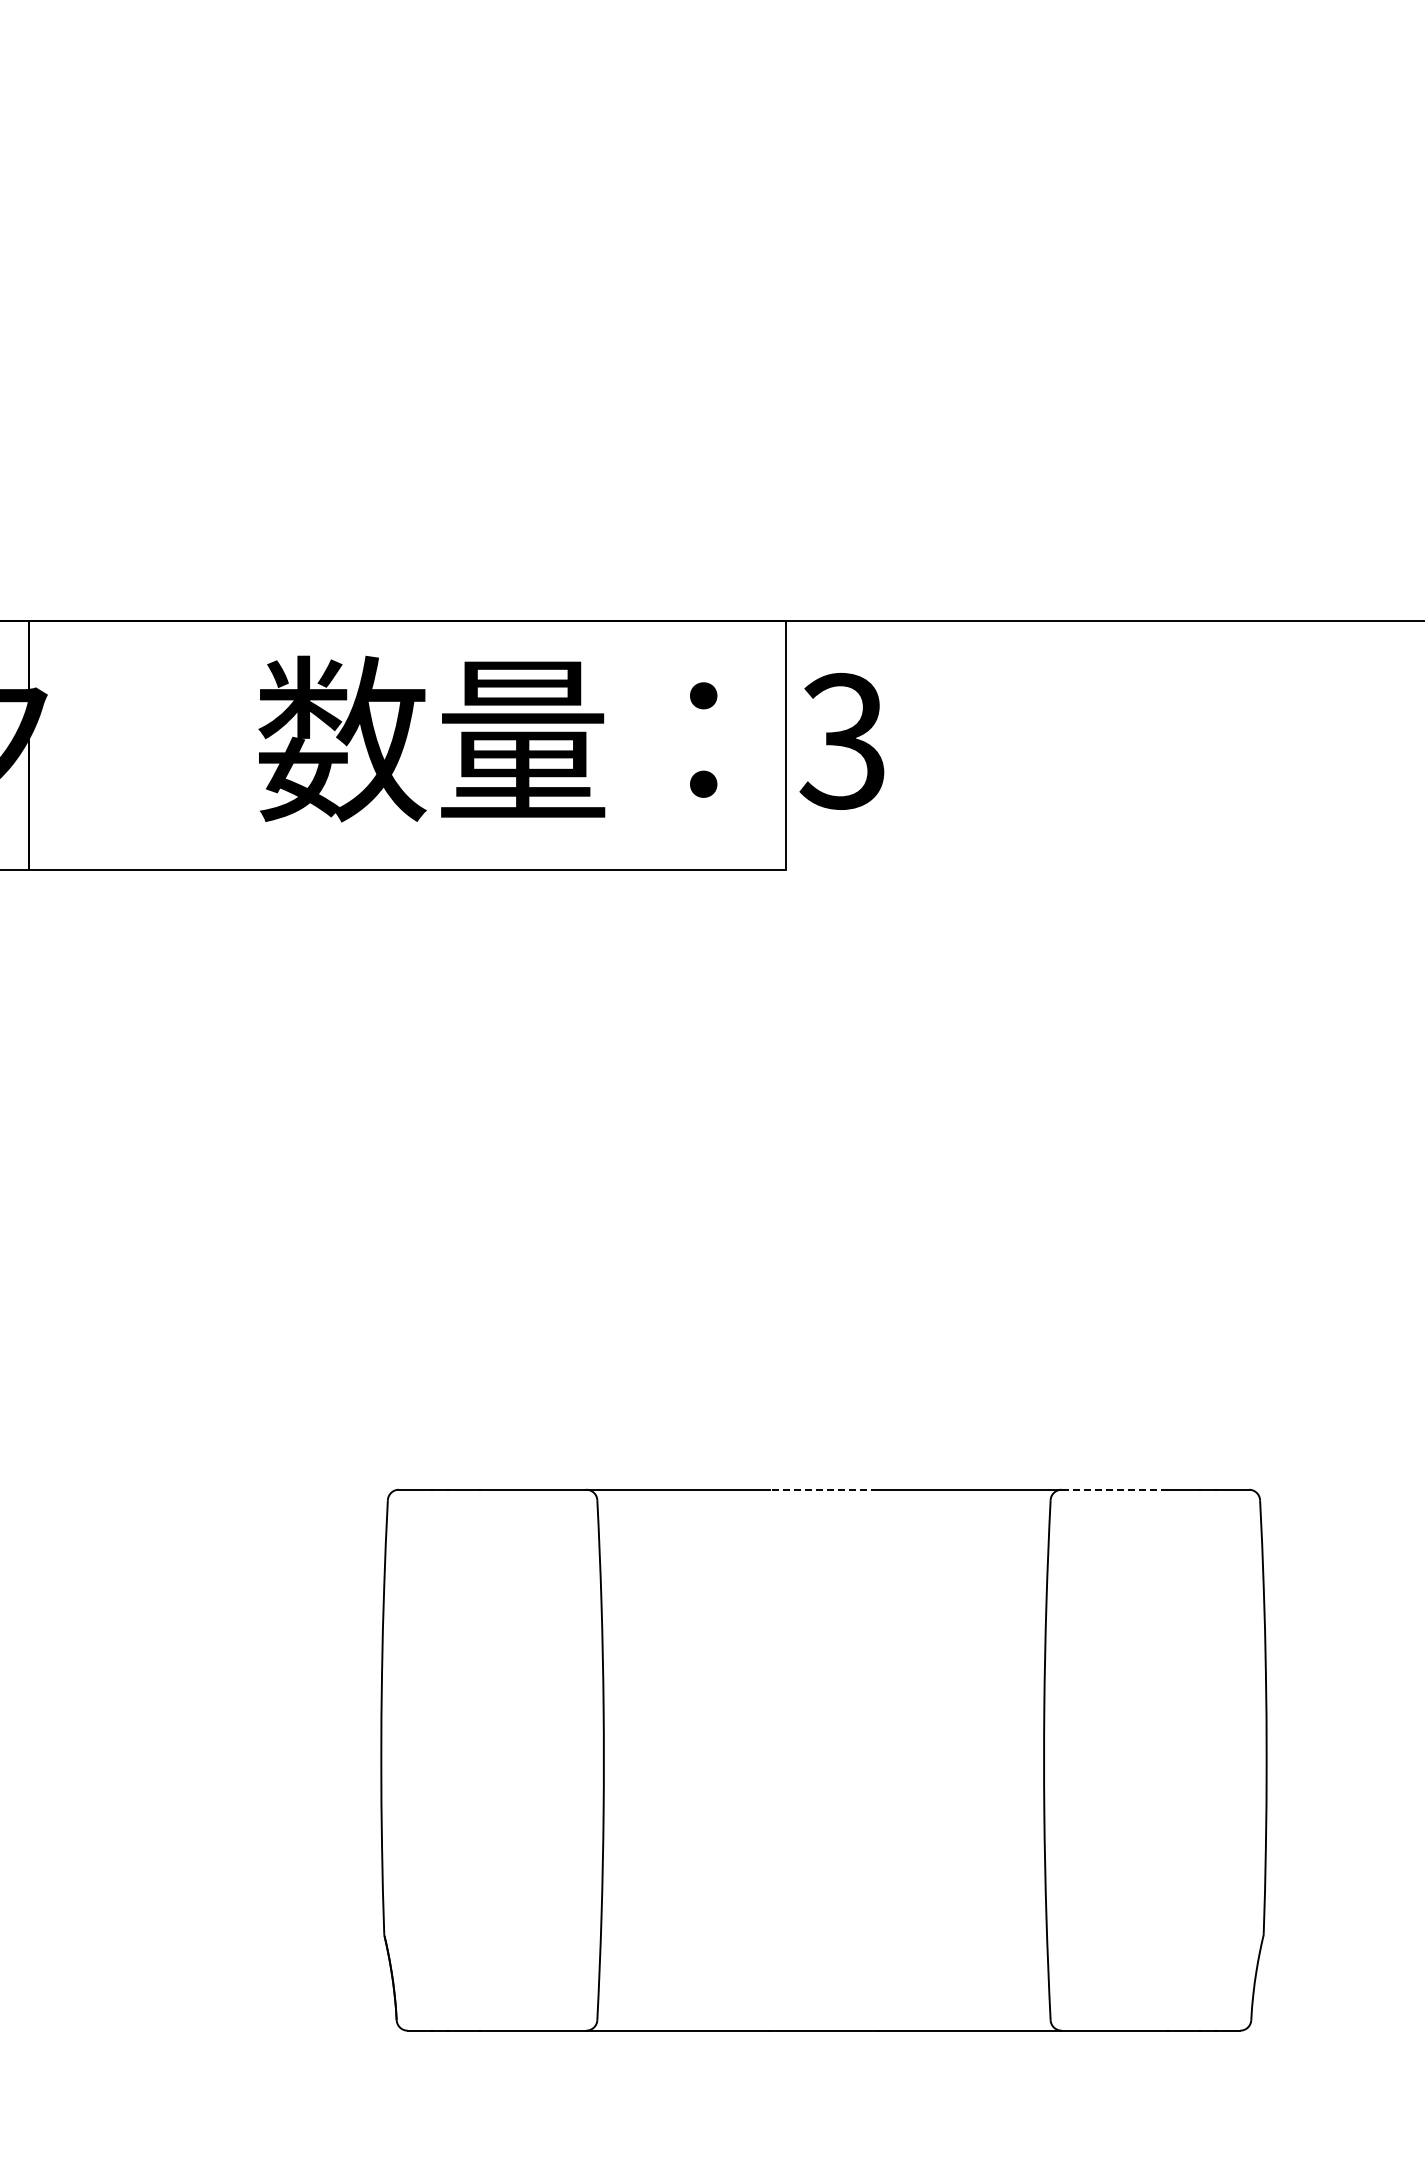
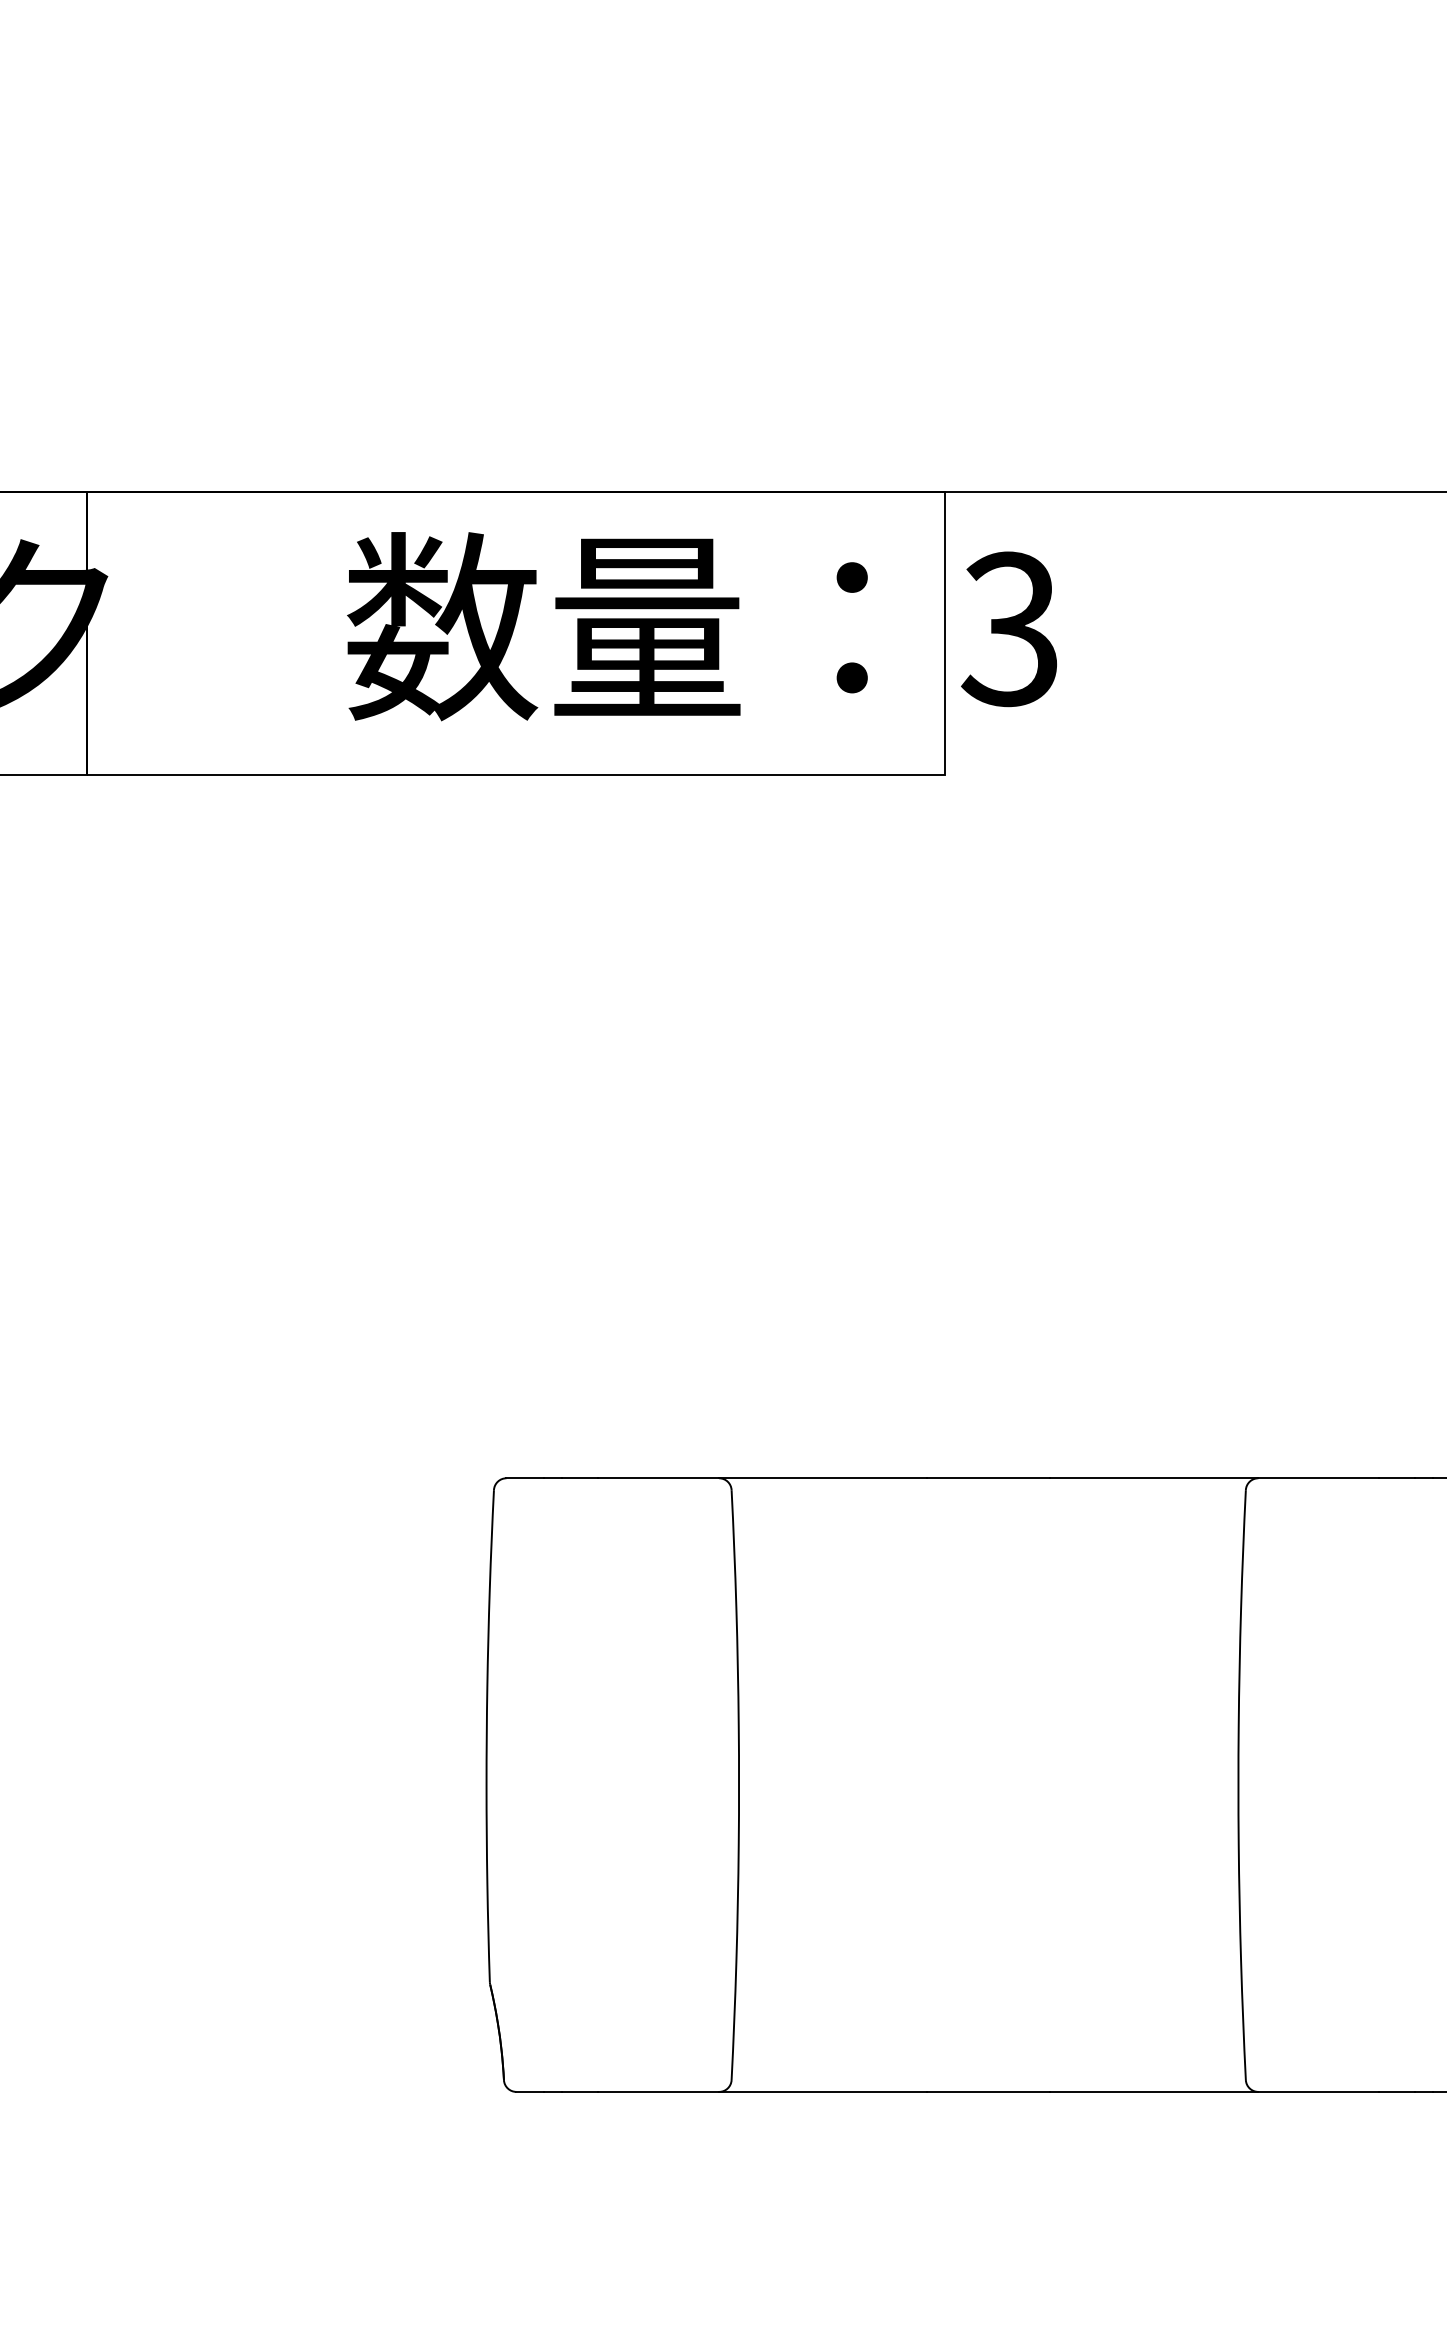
line: (823, 1489) -> (988, 1477), dashed -> solid
line: (1114, 1489) -> (1318, 1477), dashed -> solid

